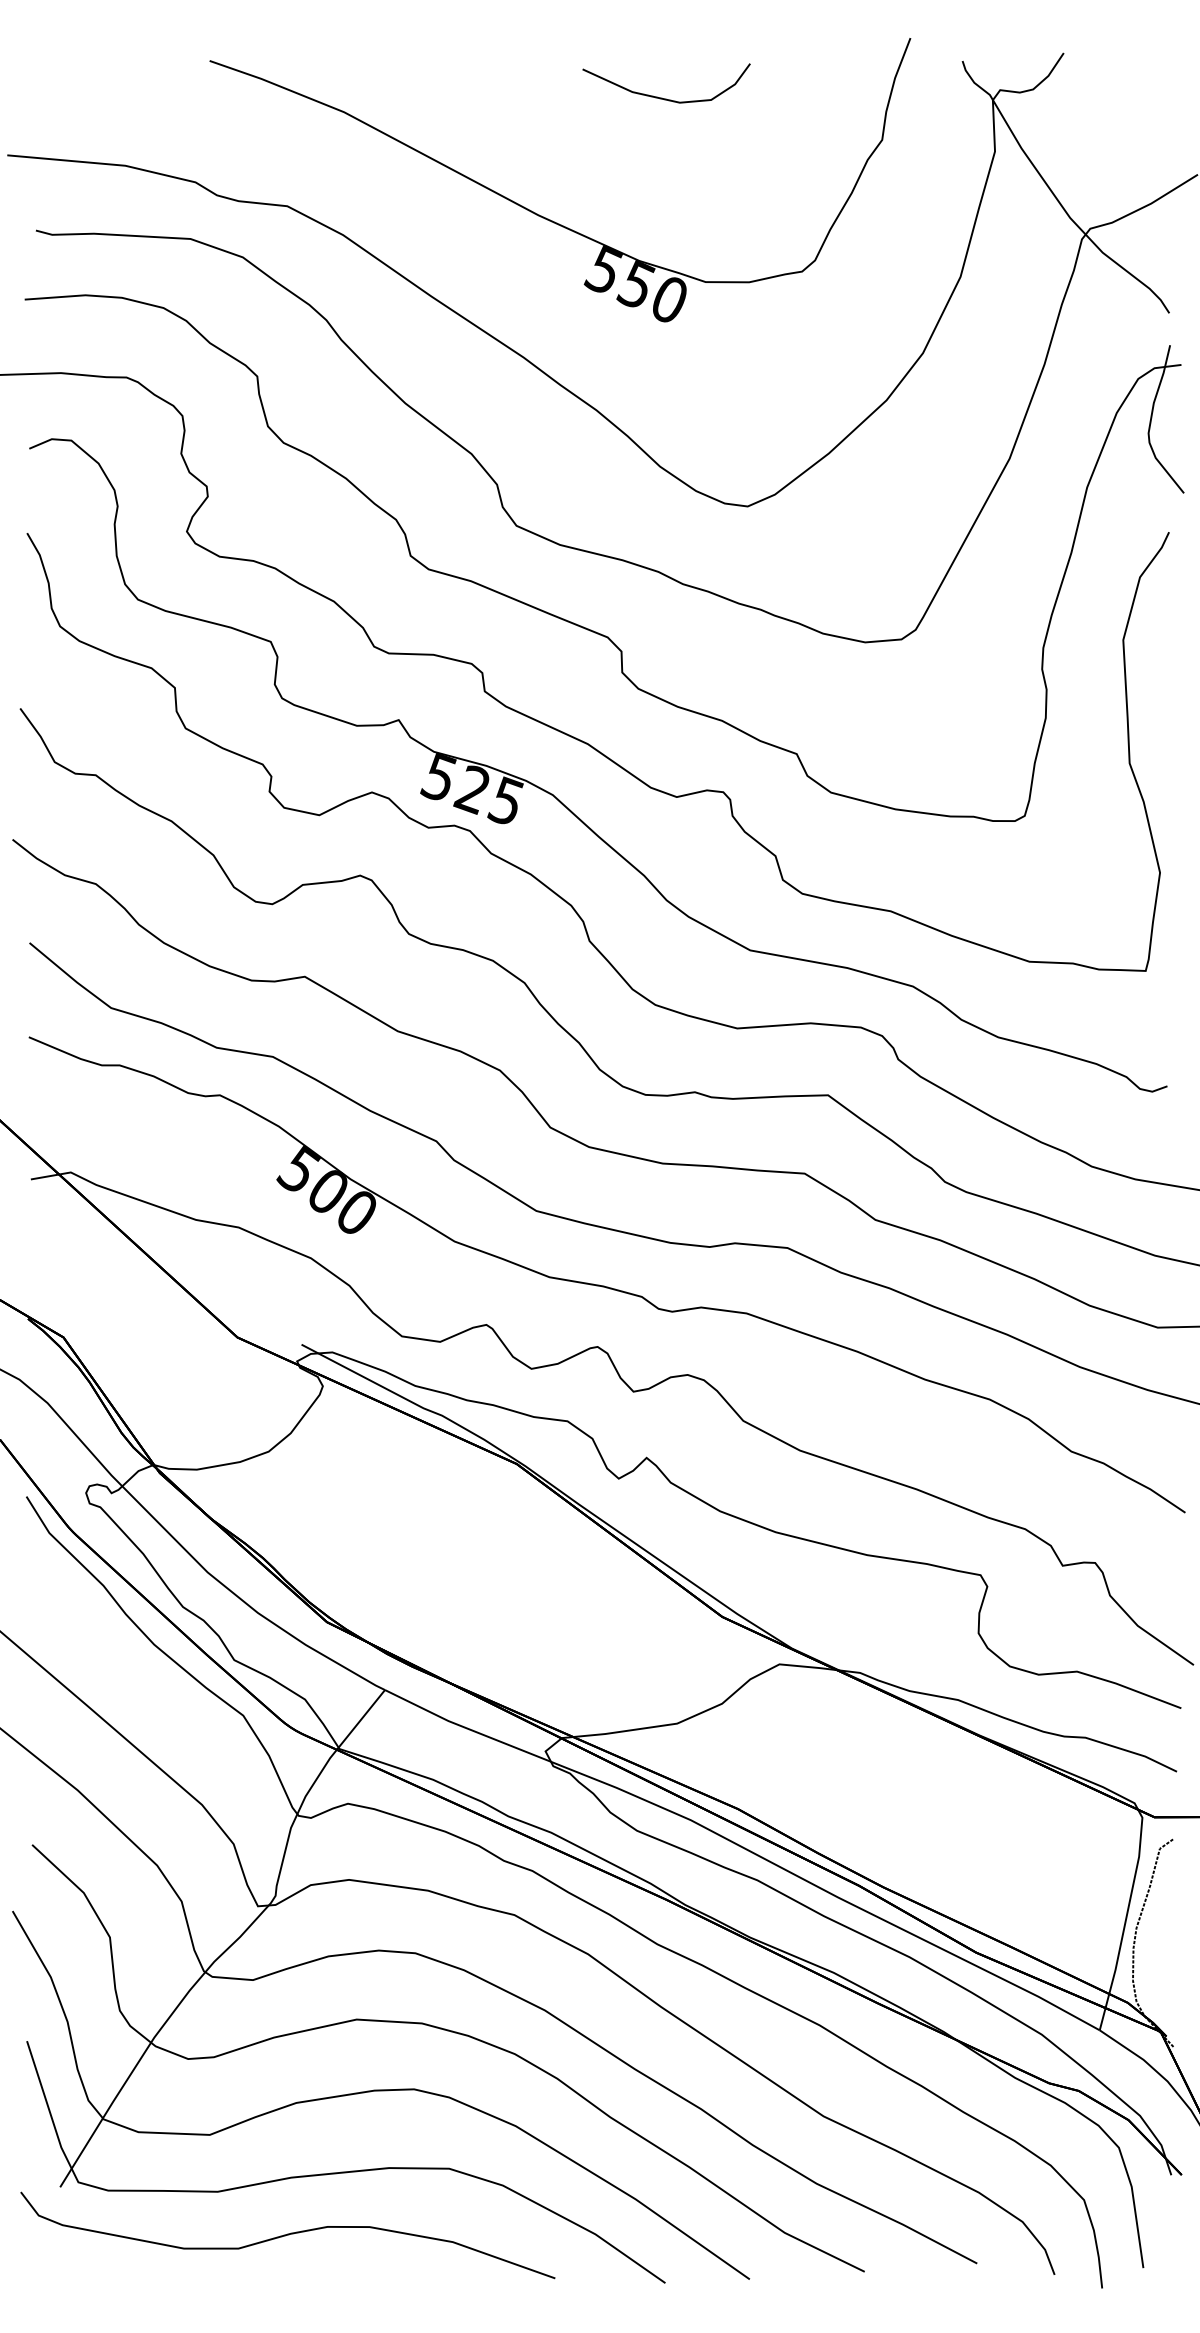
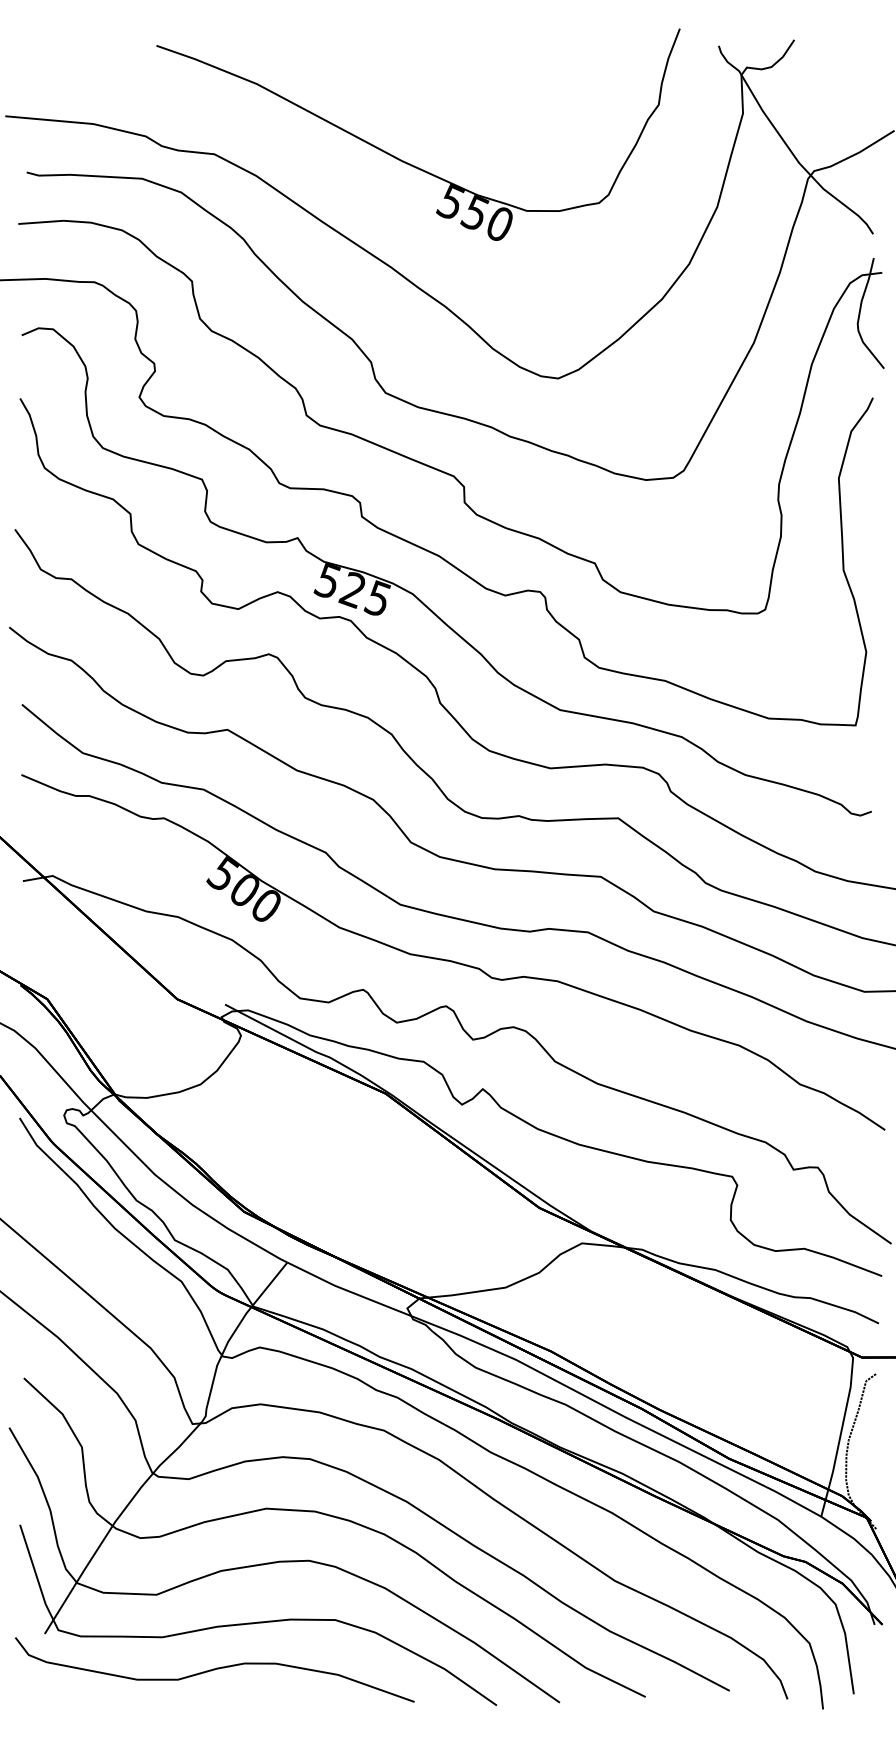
part: (662, 97) -> (494, 73), removed

